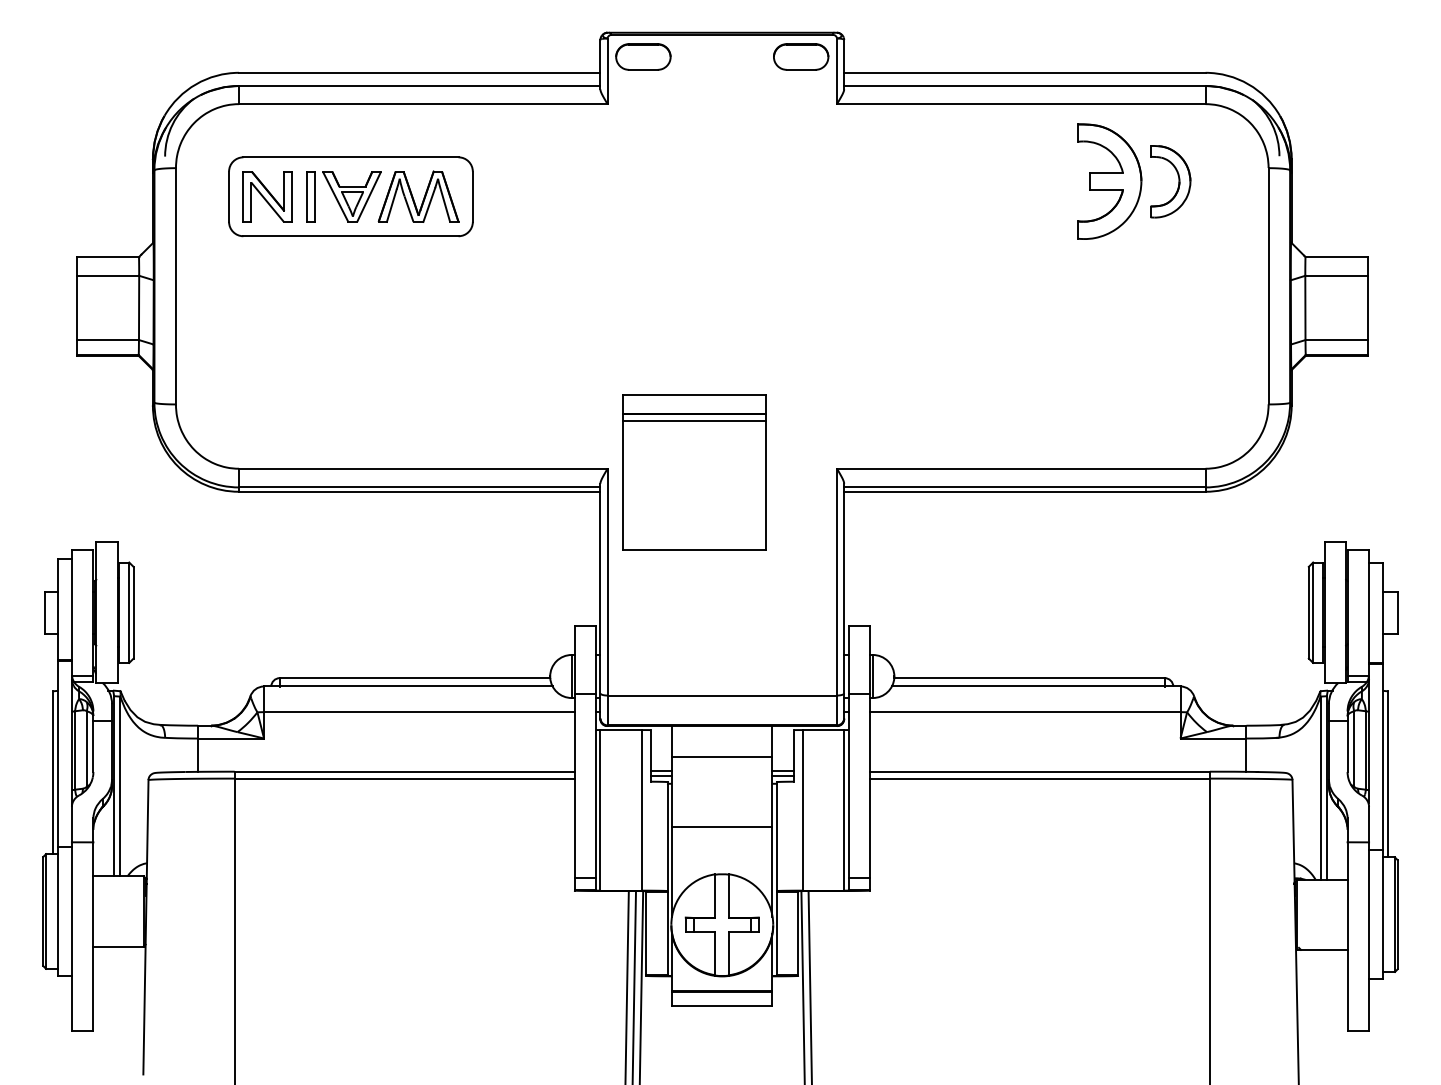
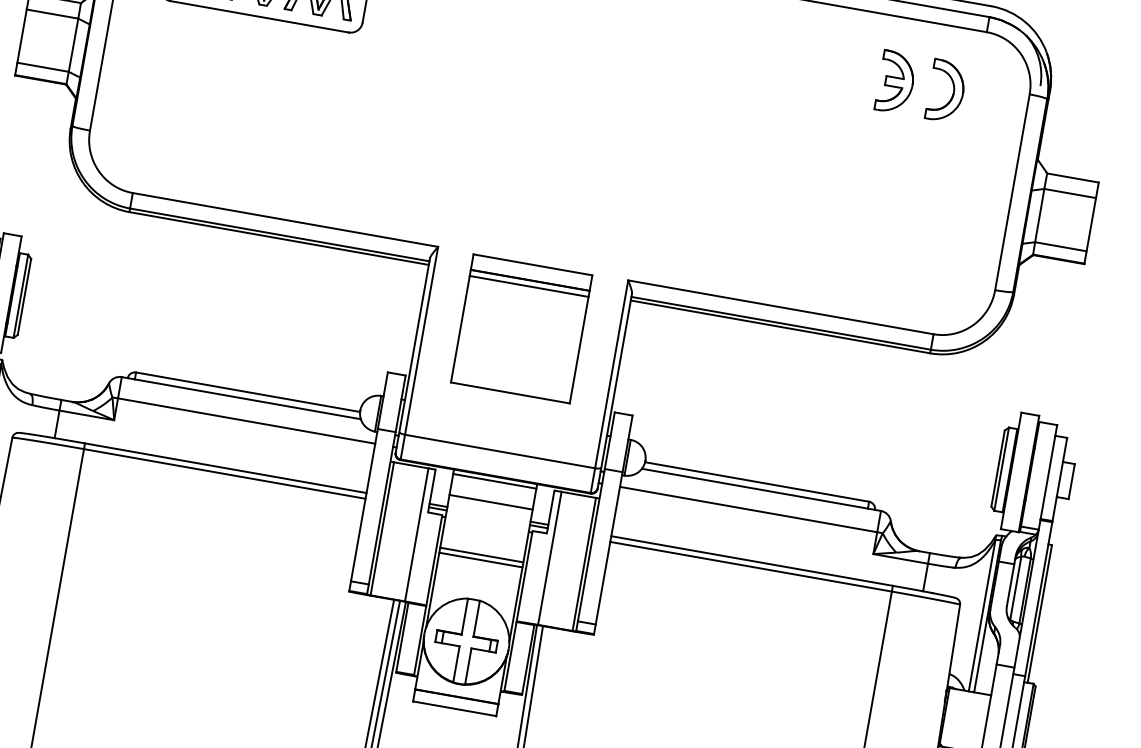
part: (1109, 181) -> (895, 82), size x0.62
part: (694, 472) -> (521, 328), moved
line: (722, 731) -> (494, 481), added
line: (722, 820) -> (481, 555), added

